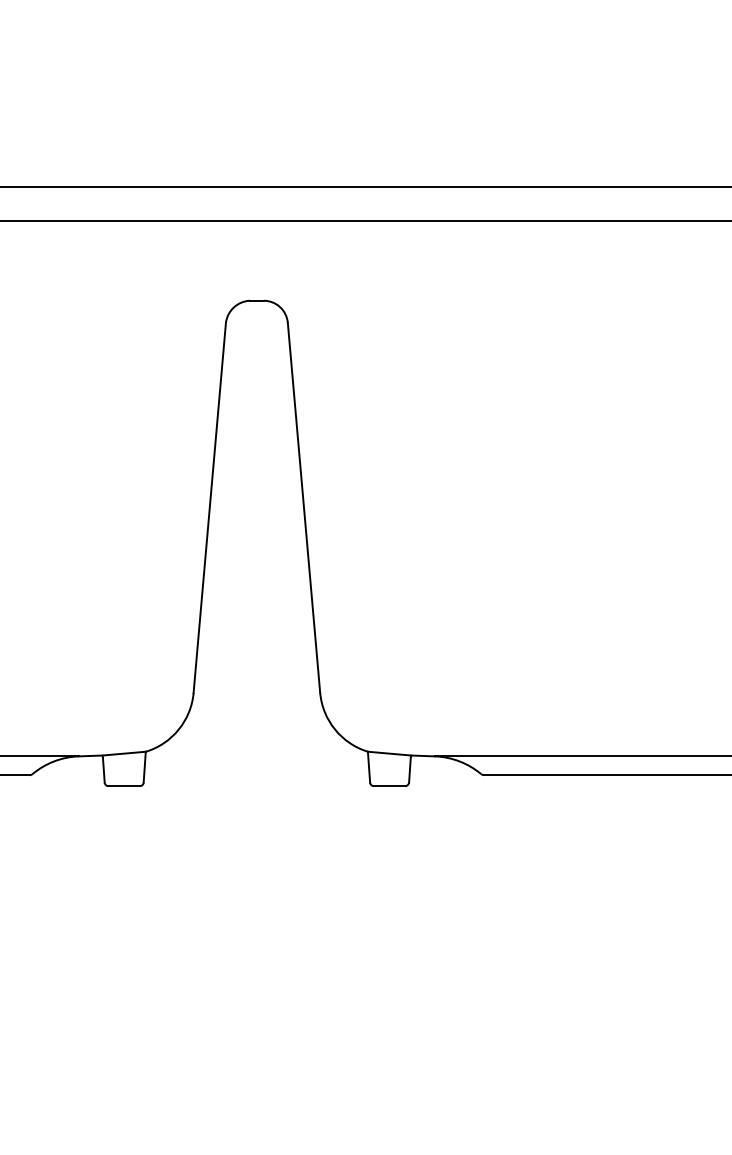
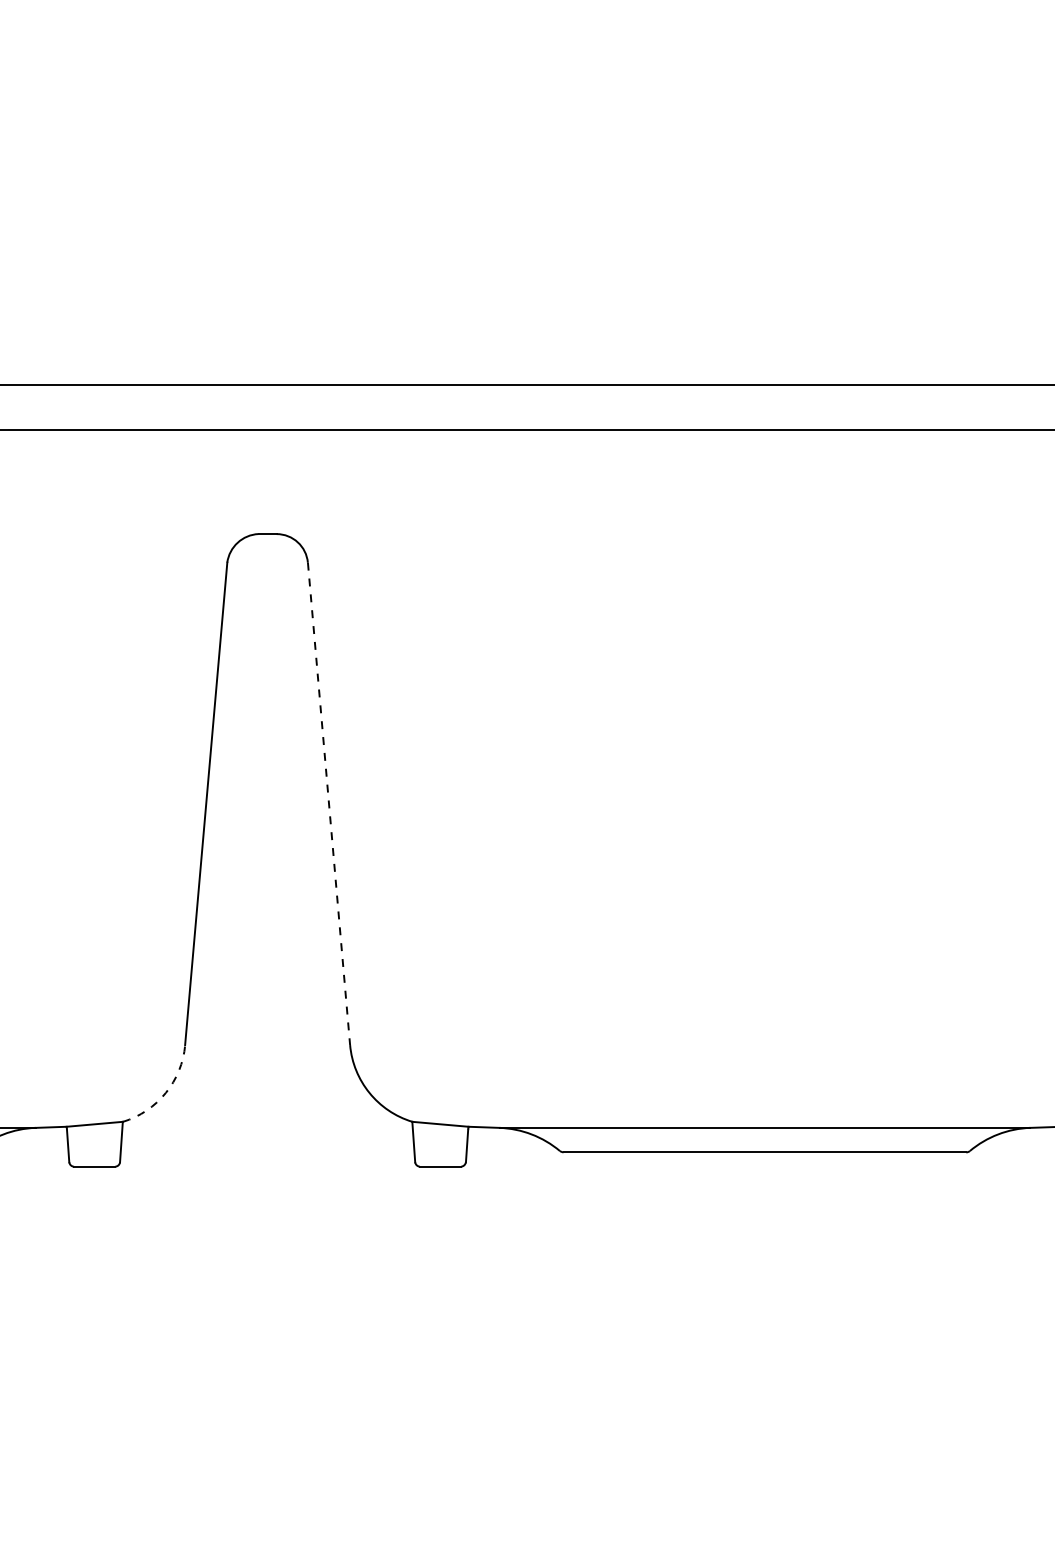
line: (304, 508) -> (329, 804), solid -> dashed
arc: (178, 730) -> (165, 1093), solid -> dashed

